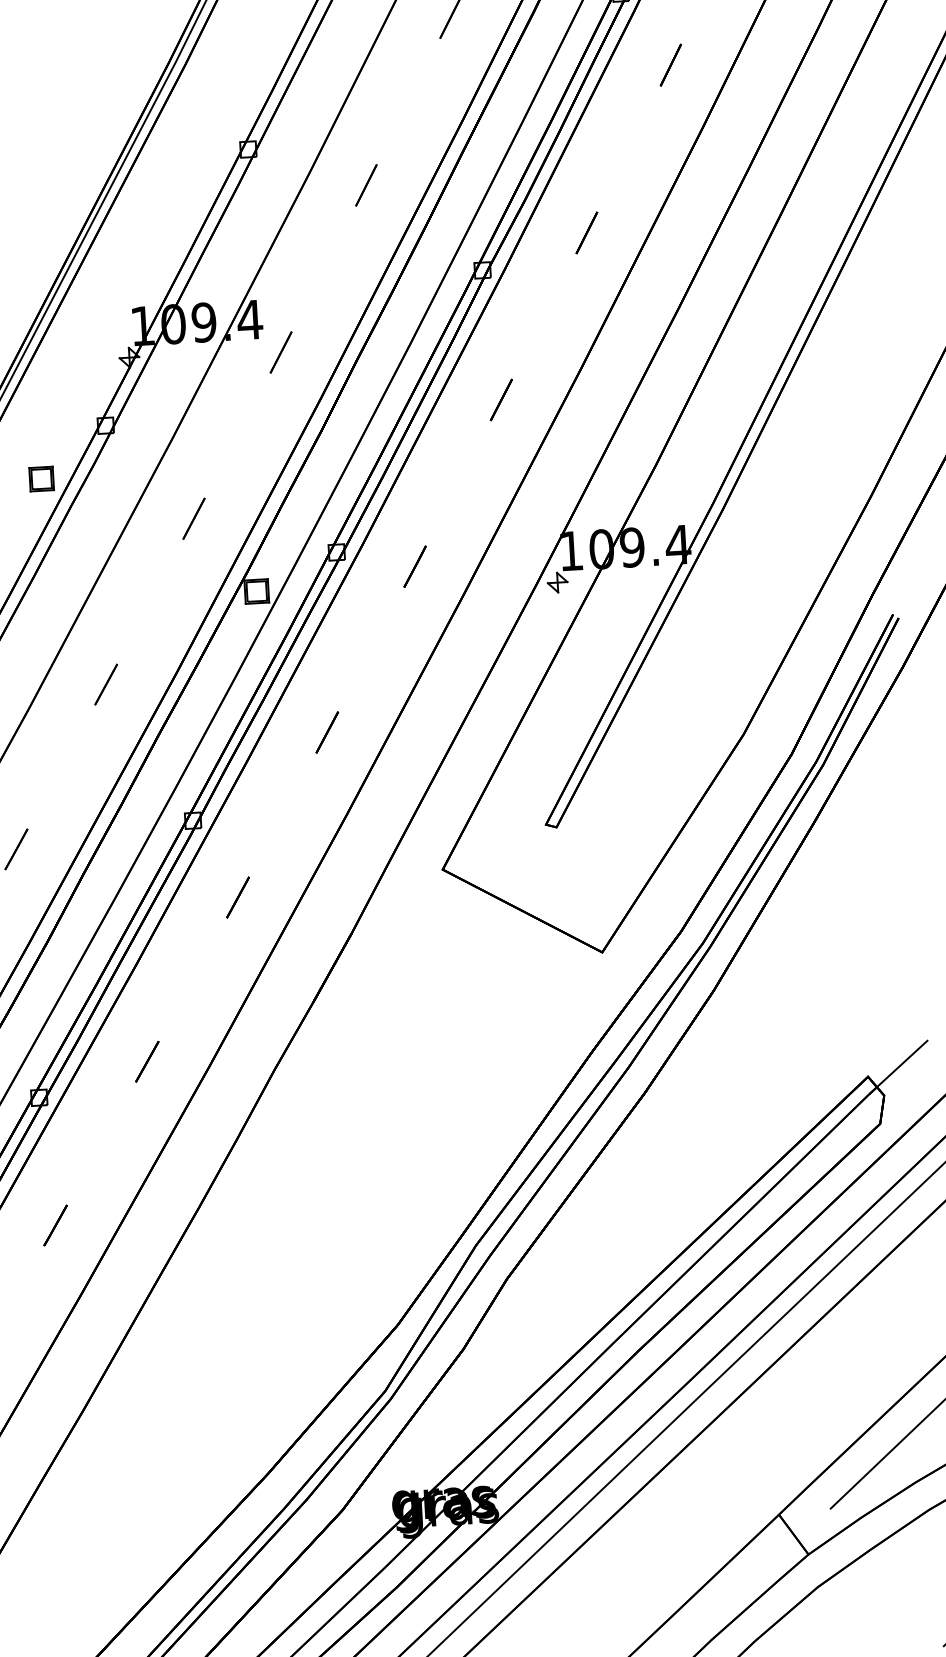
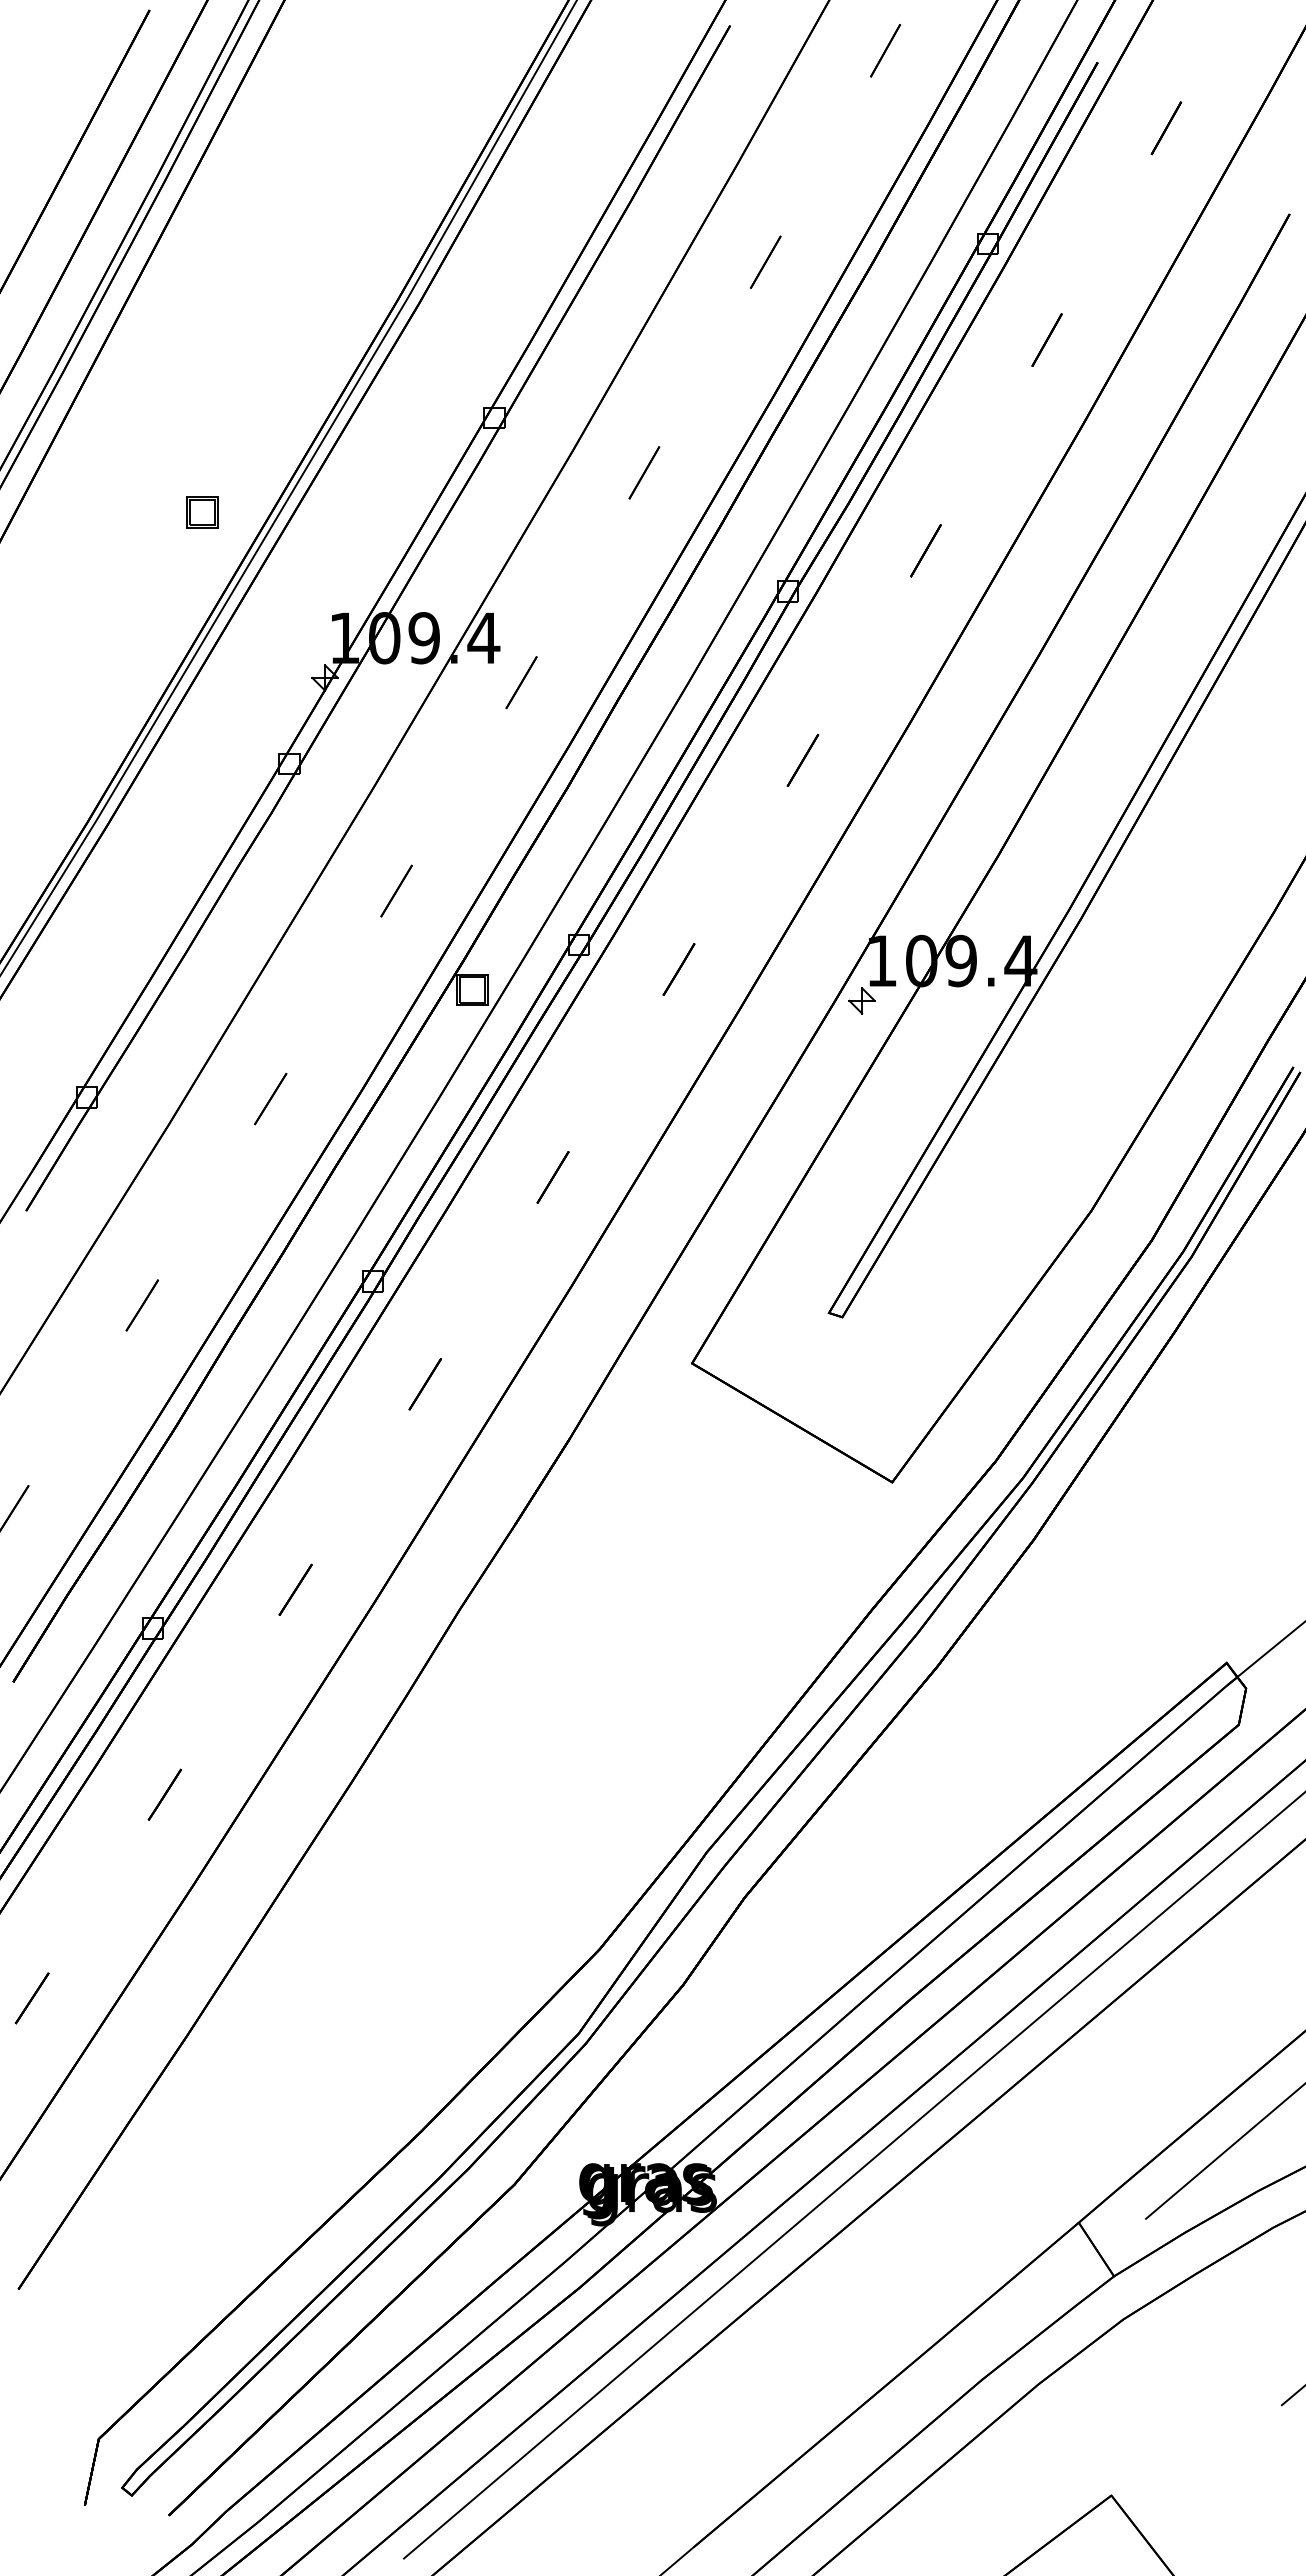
part: (41, 479) -> (202, 512), moved

